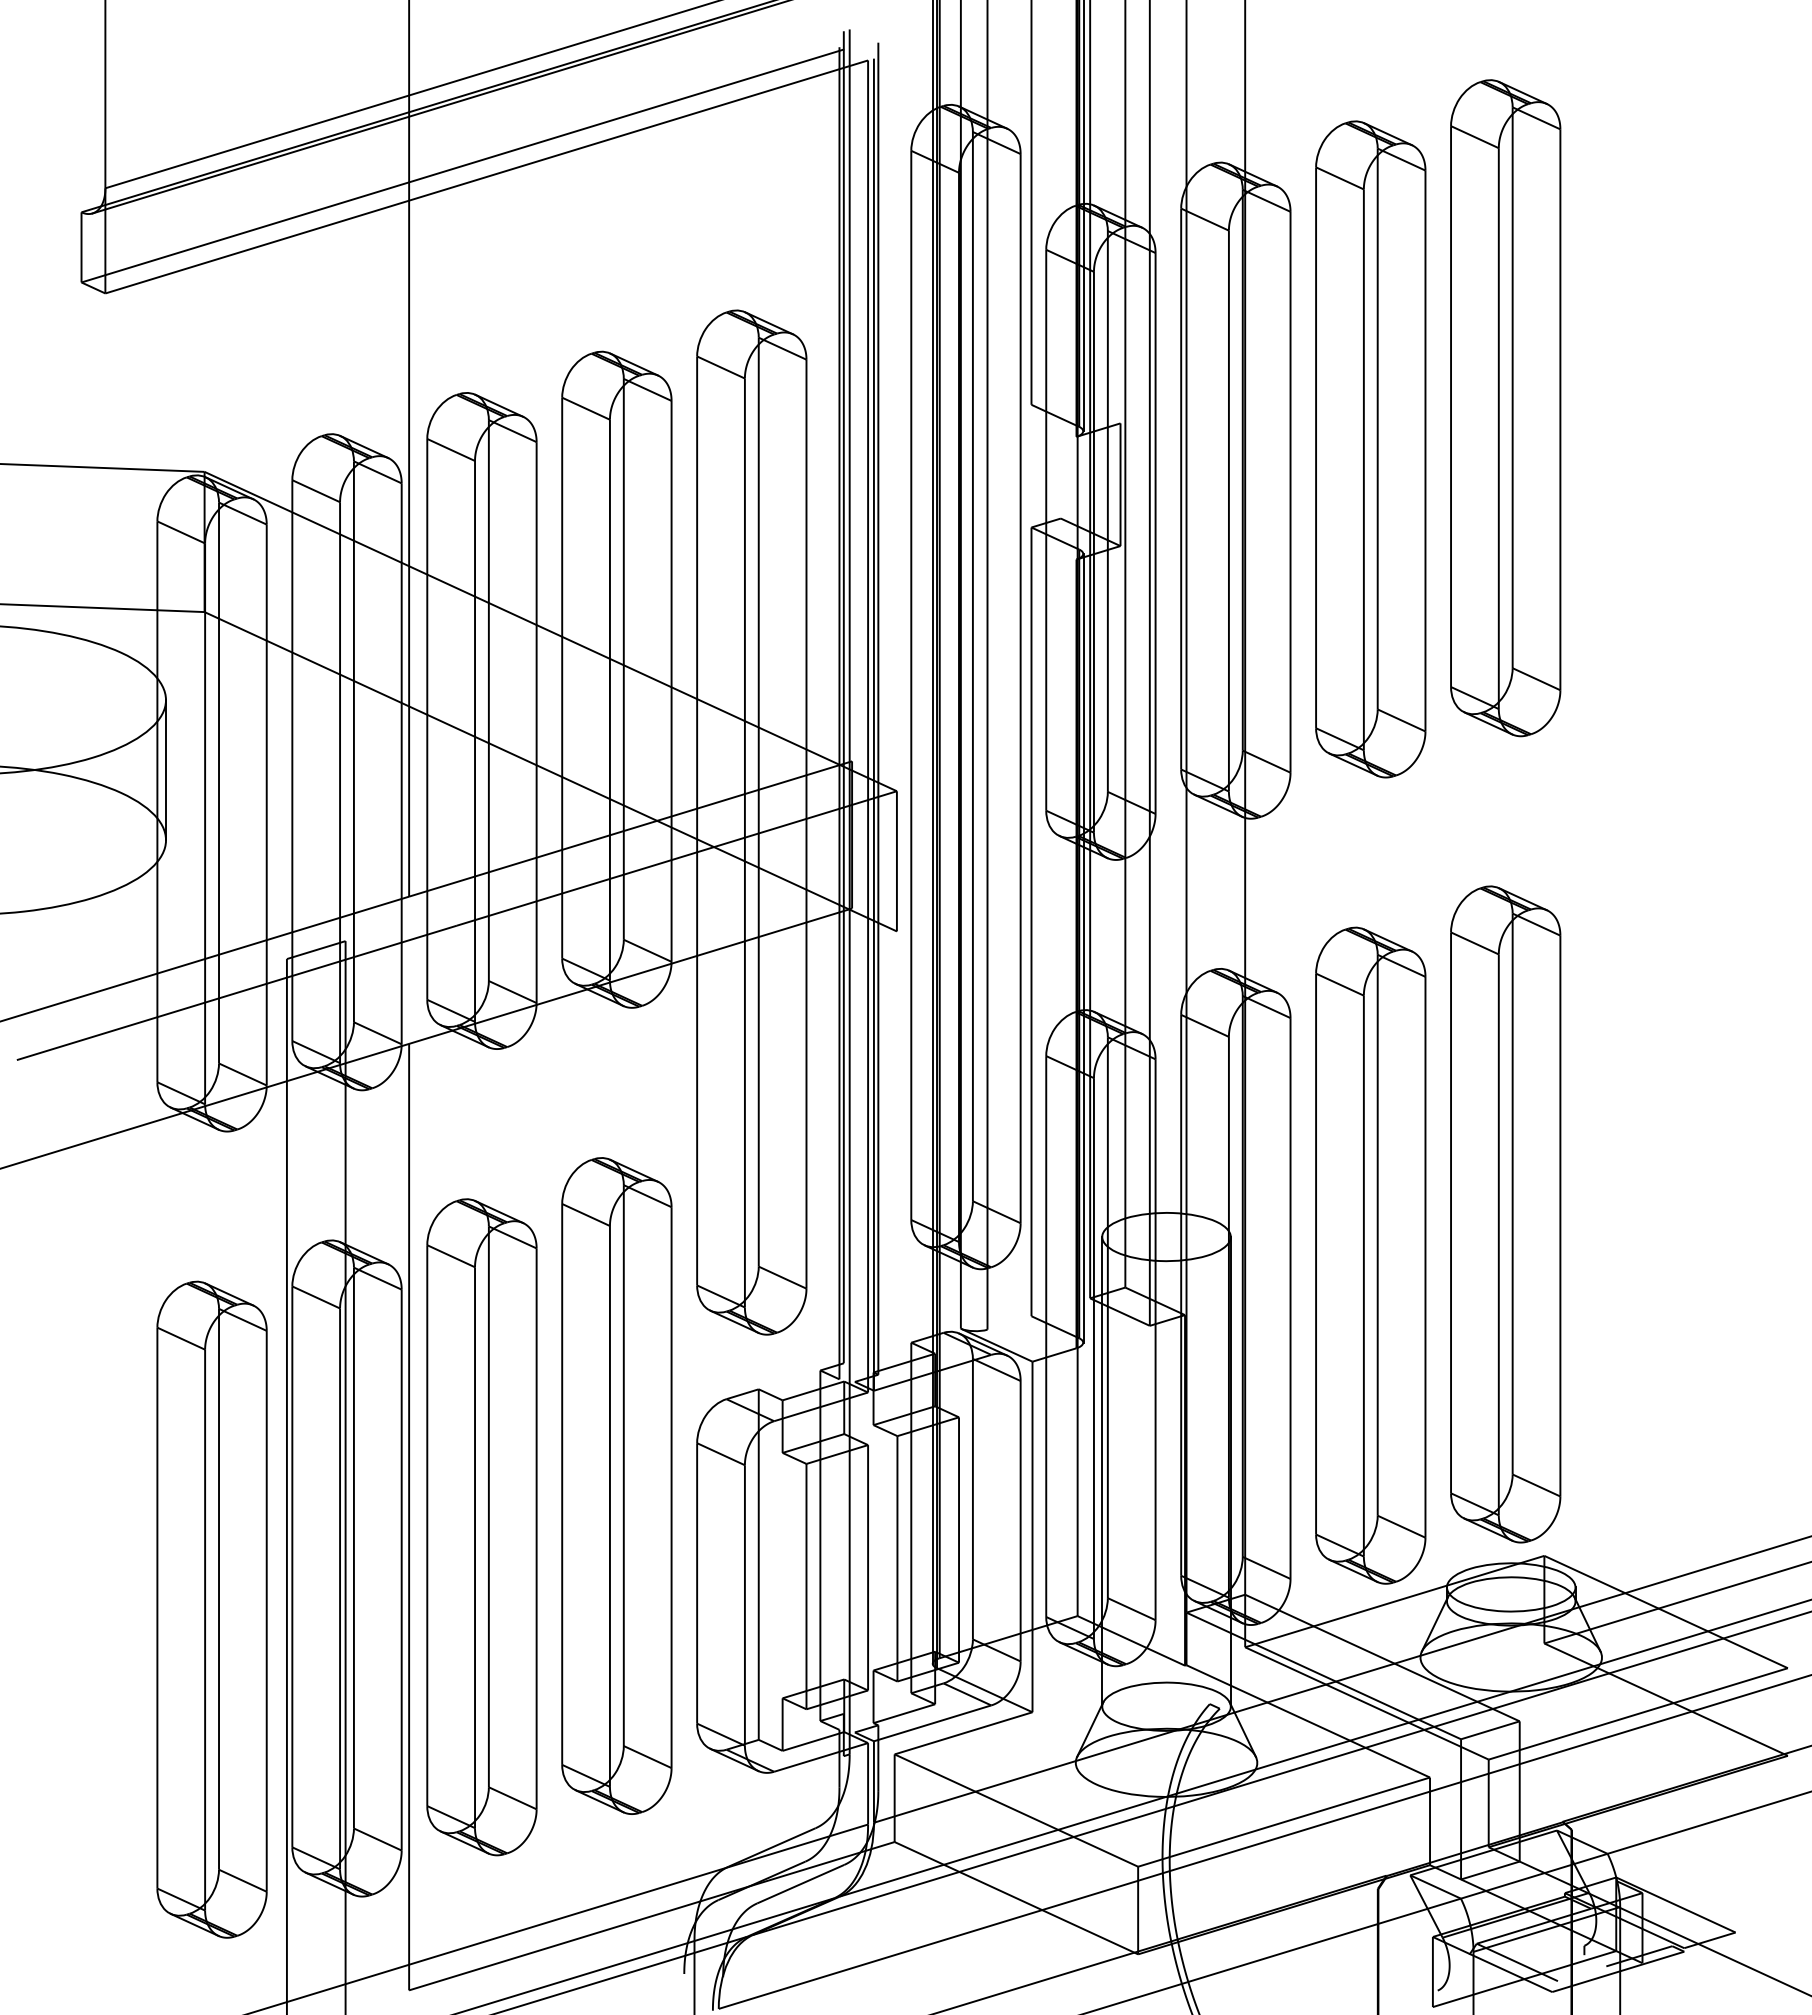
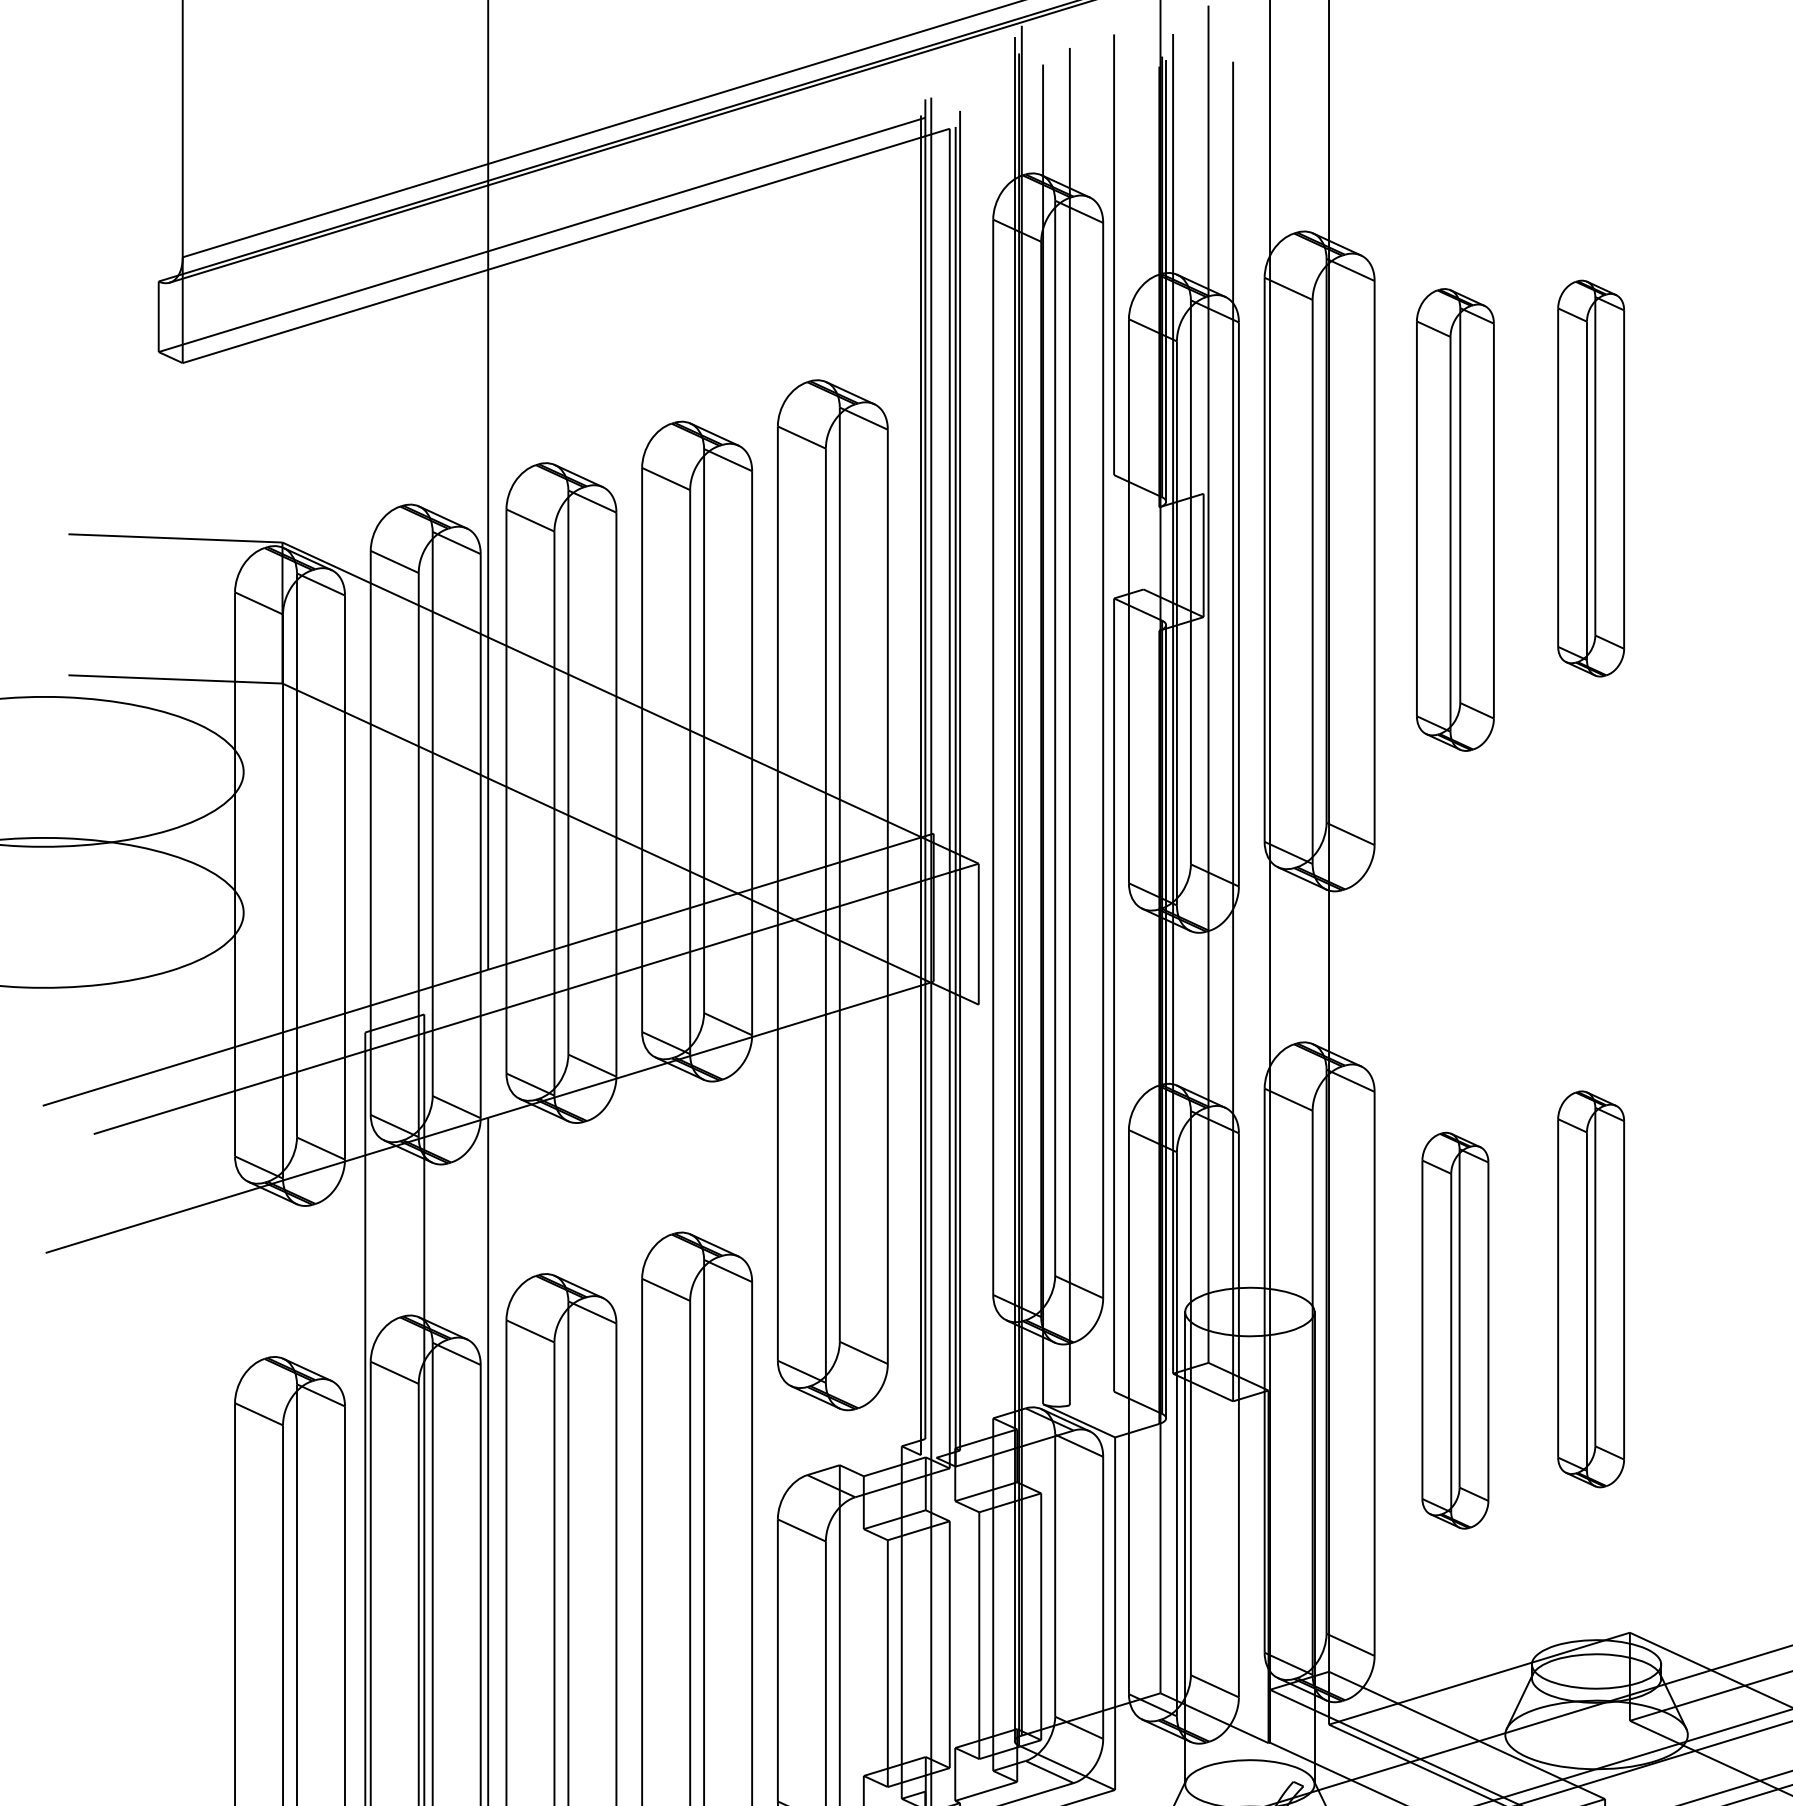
part: (1505, 408) -> (1590, 478), size x0.6
part: (1370, 449) -> (1455, 520), size x0.7
line: (166, 769) -> (244, 841), removed
part: (1505, 1214) -> (1590, 1289), size x0.6
part: (1370, 1255) -> (1455, 1330), size x0.6

